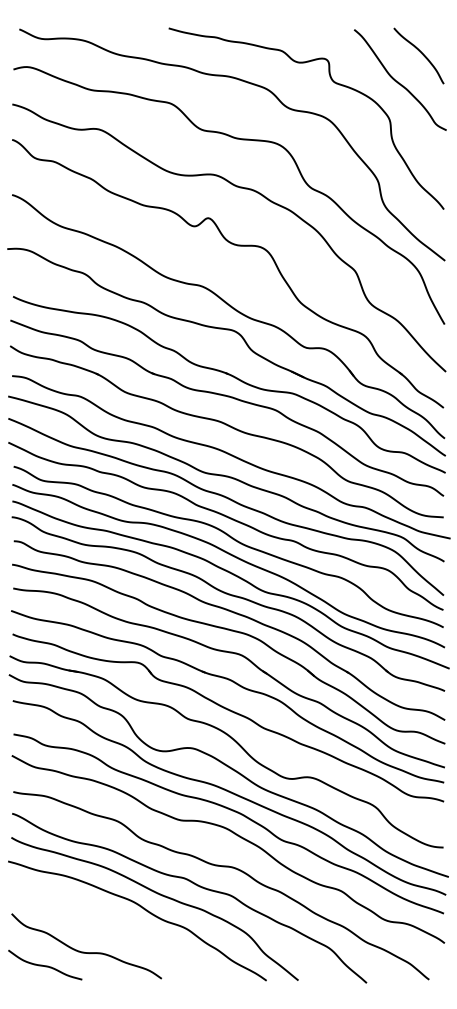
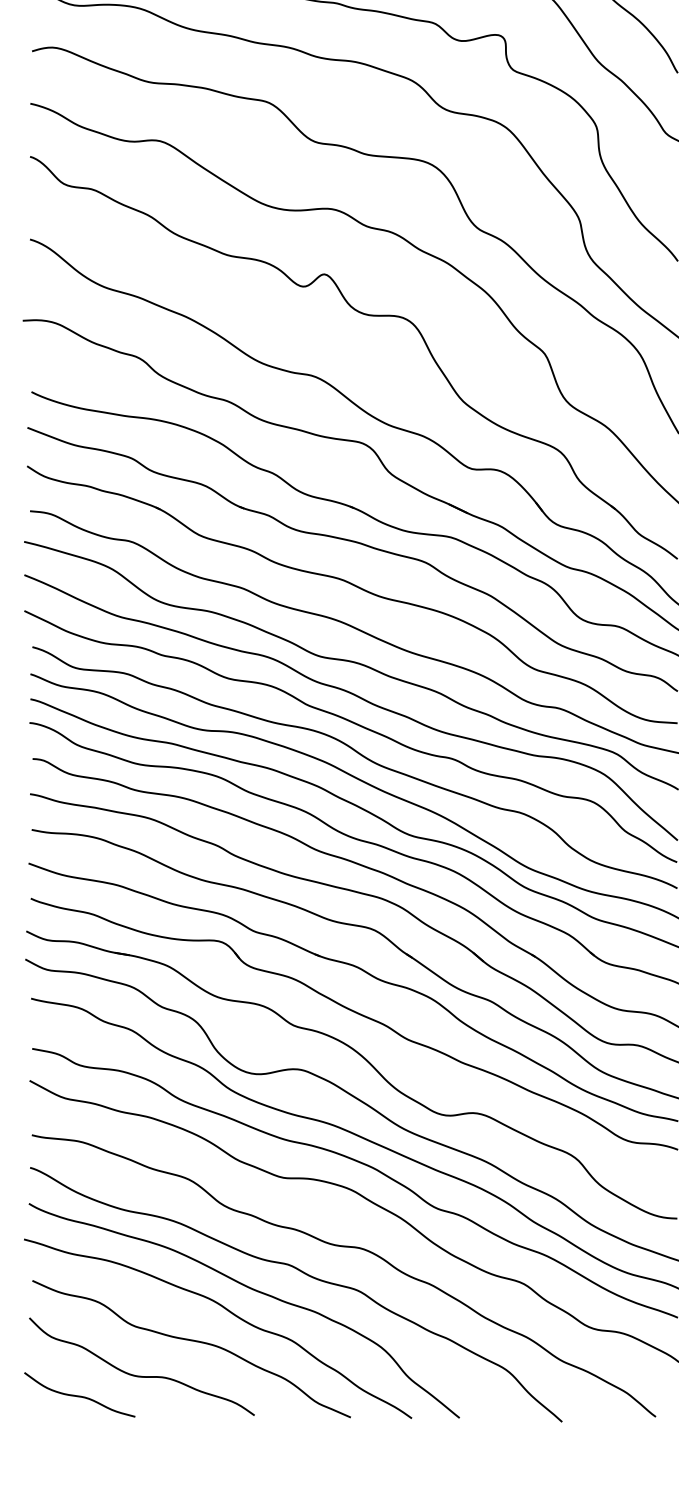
curve: (119, 929) -> (191, 1341), added

